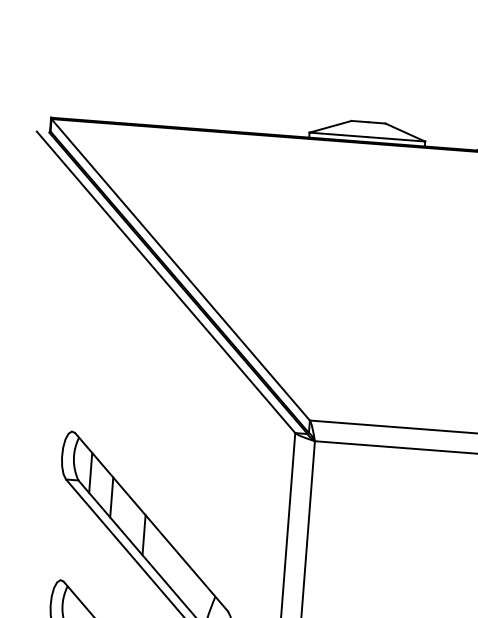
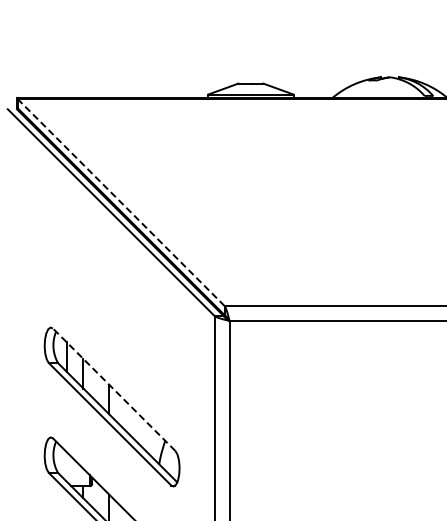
line: (179, 269) -> (120, 202), solid -> dashed
line: (152, 521) -> (114, 389), solid -> dashed

